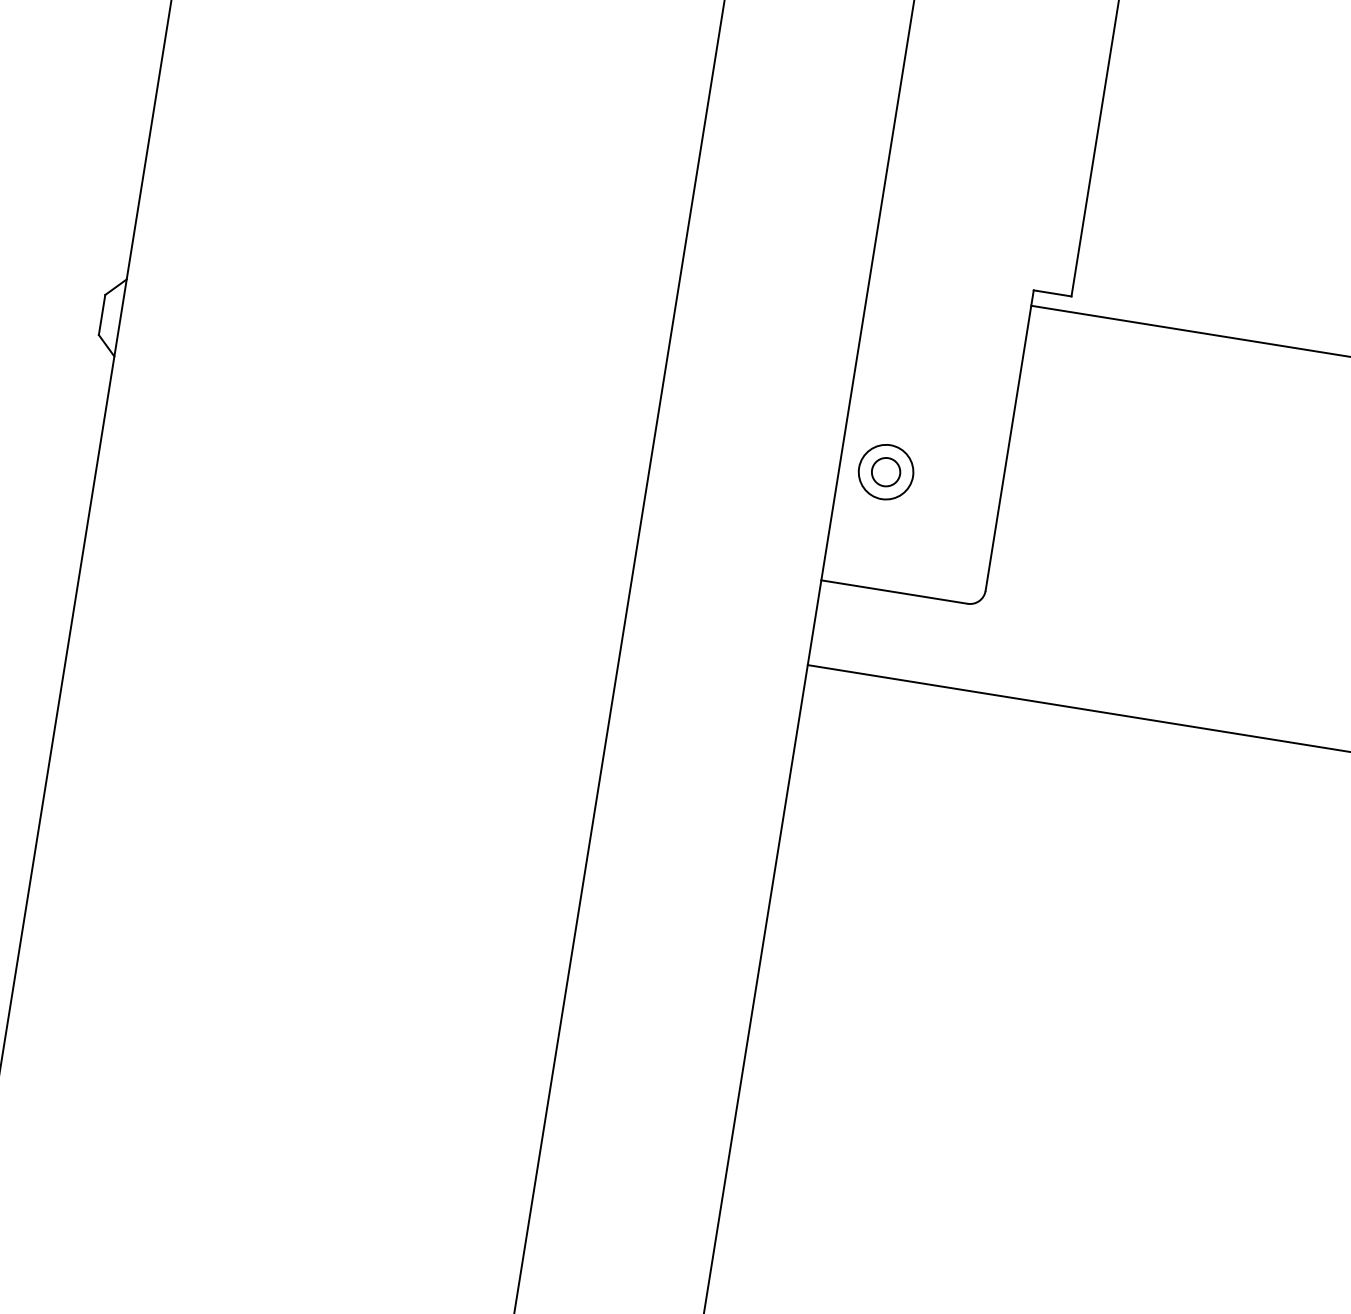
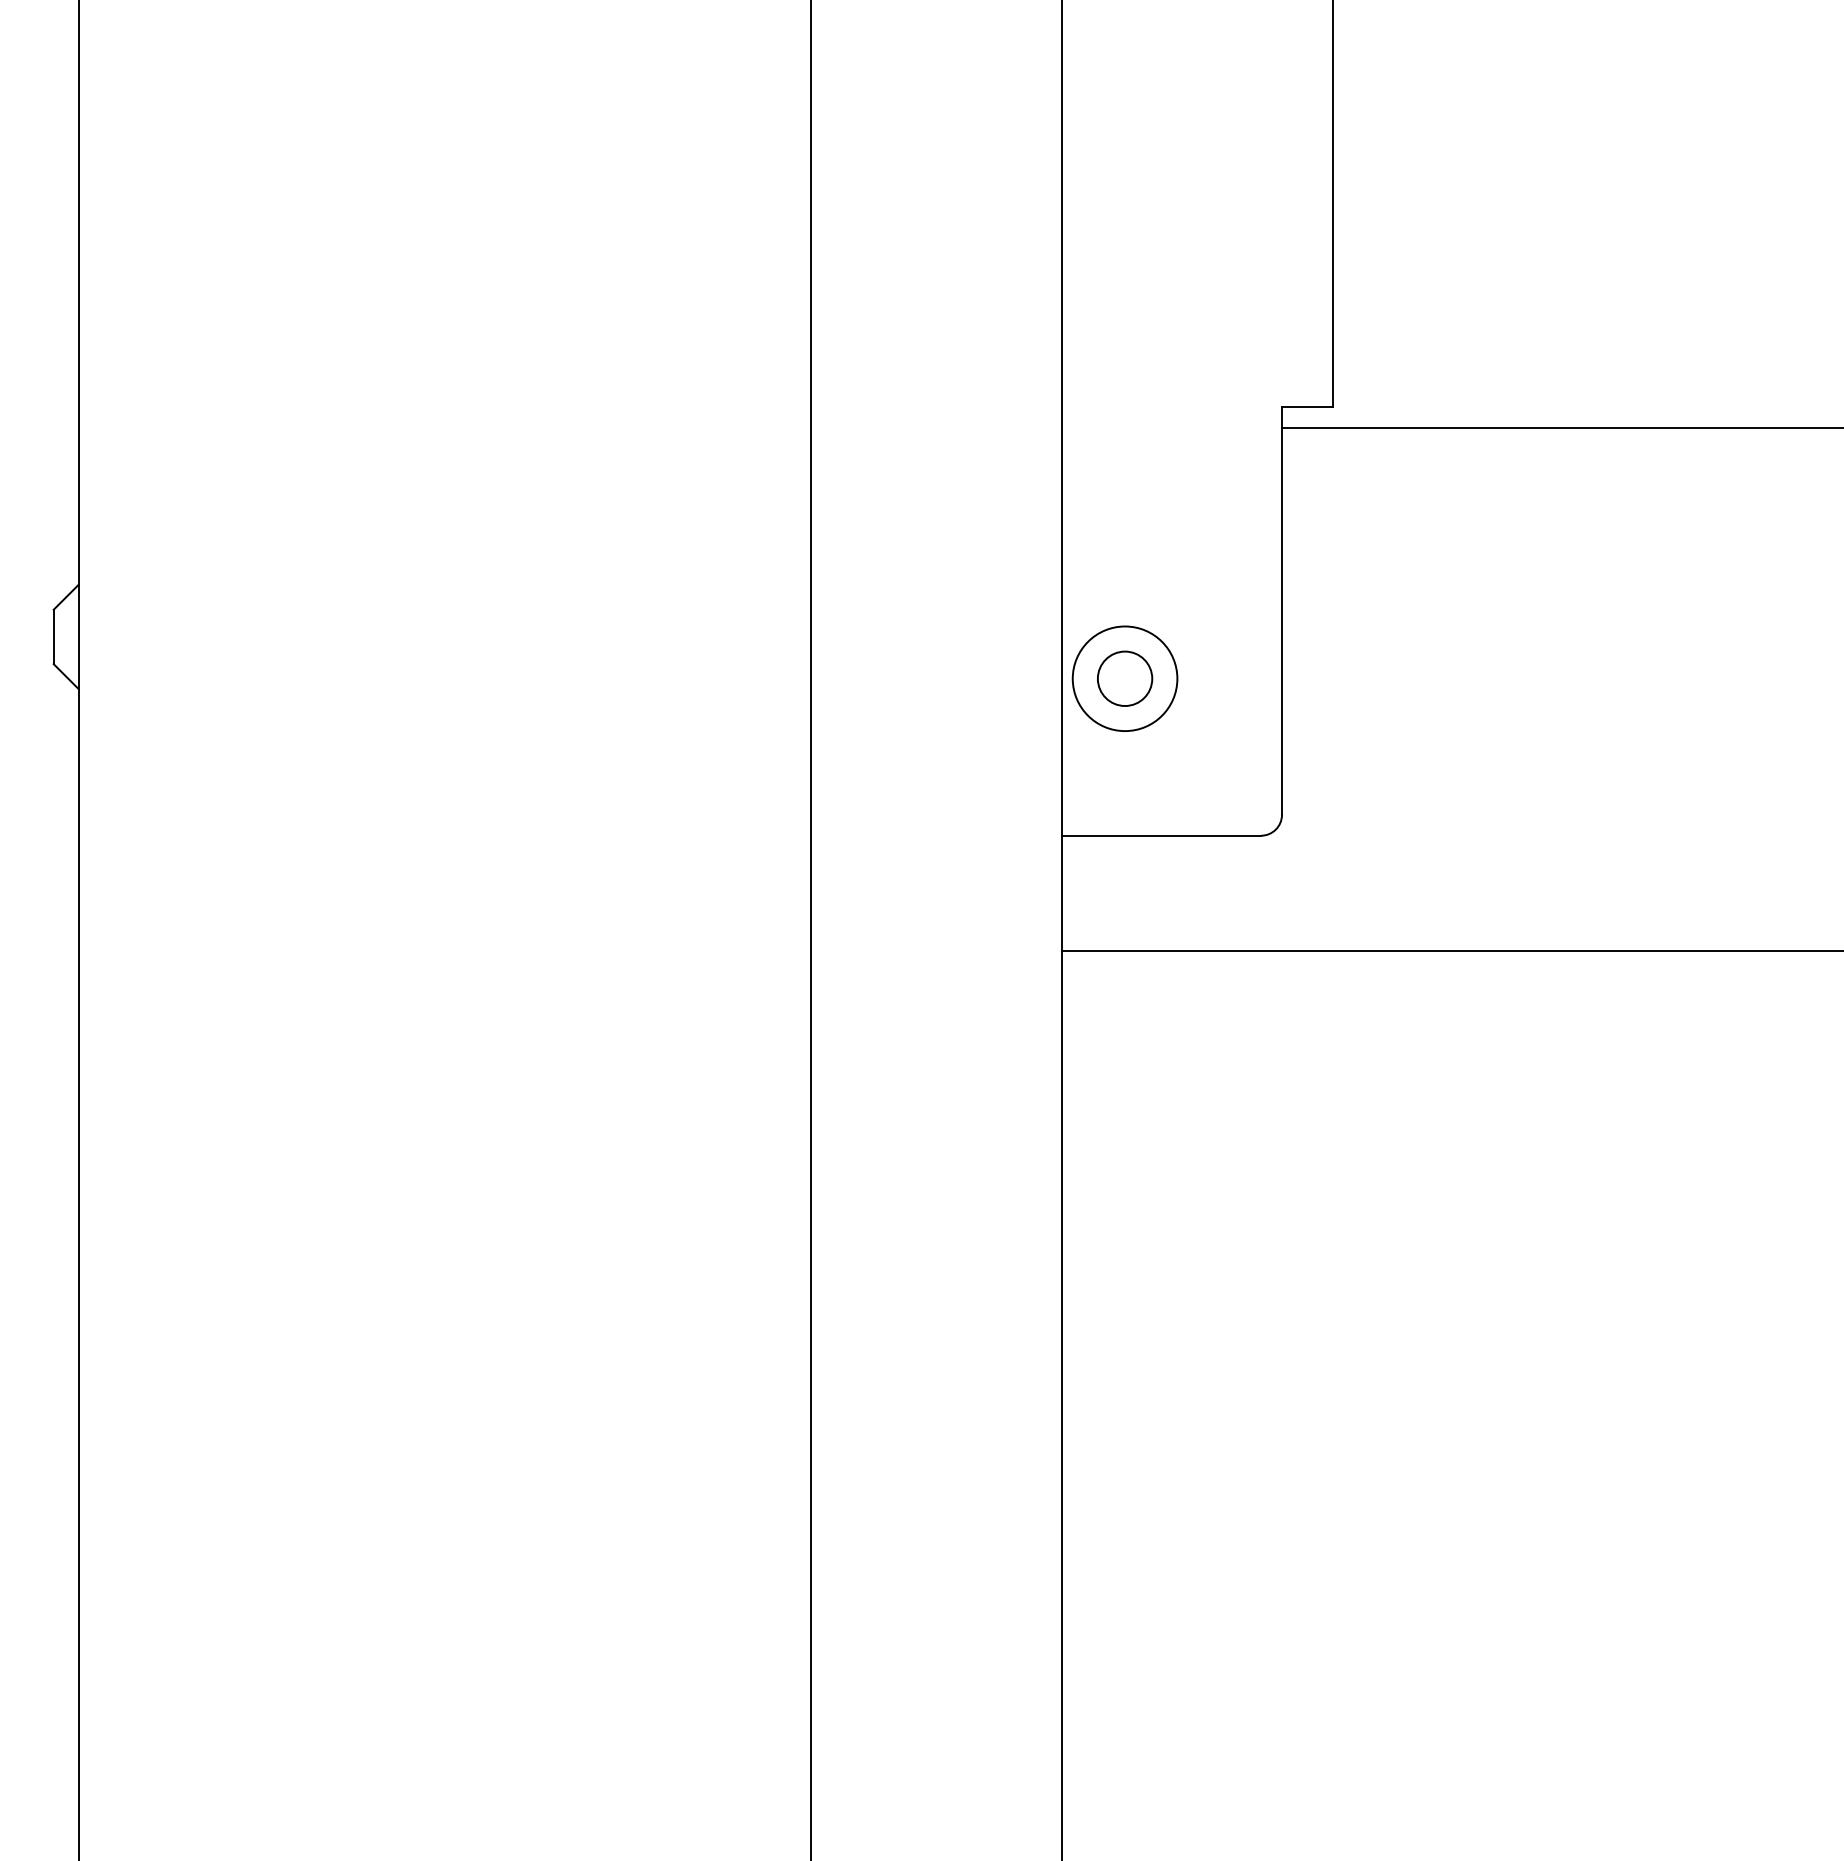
circle: (885, 471) -> (1124, 678), size x1.43
circle: (885, 471) -> (1124, 678), size x1.43

